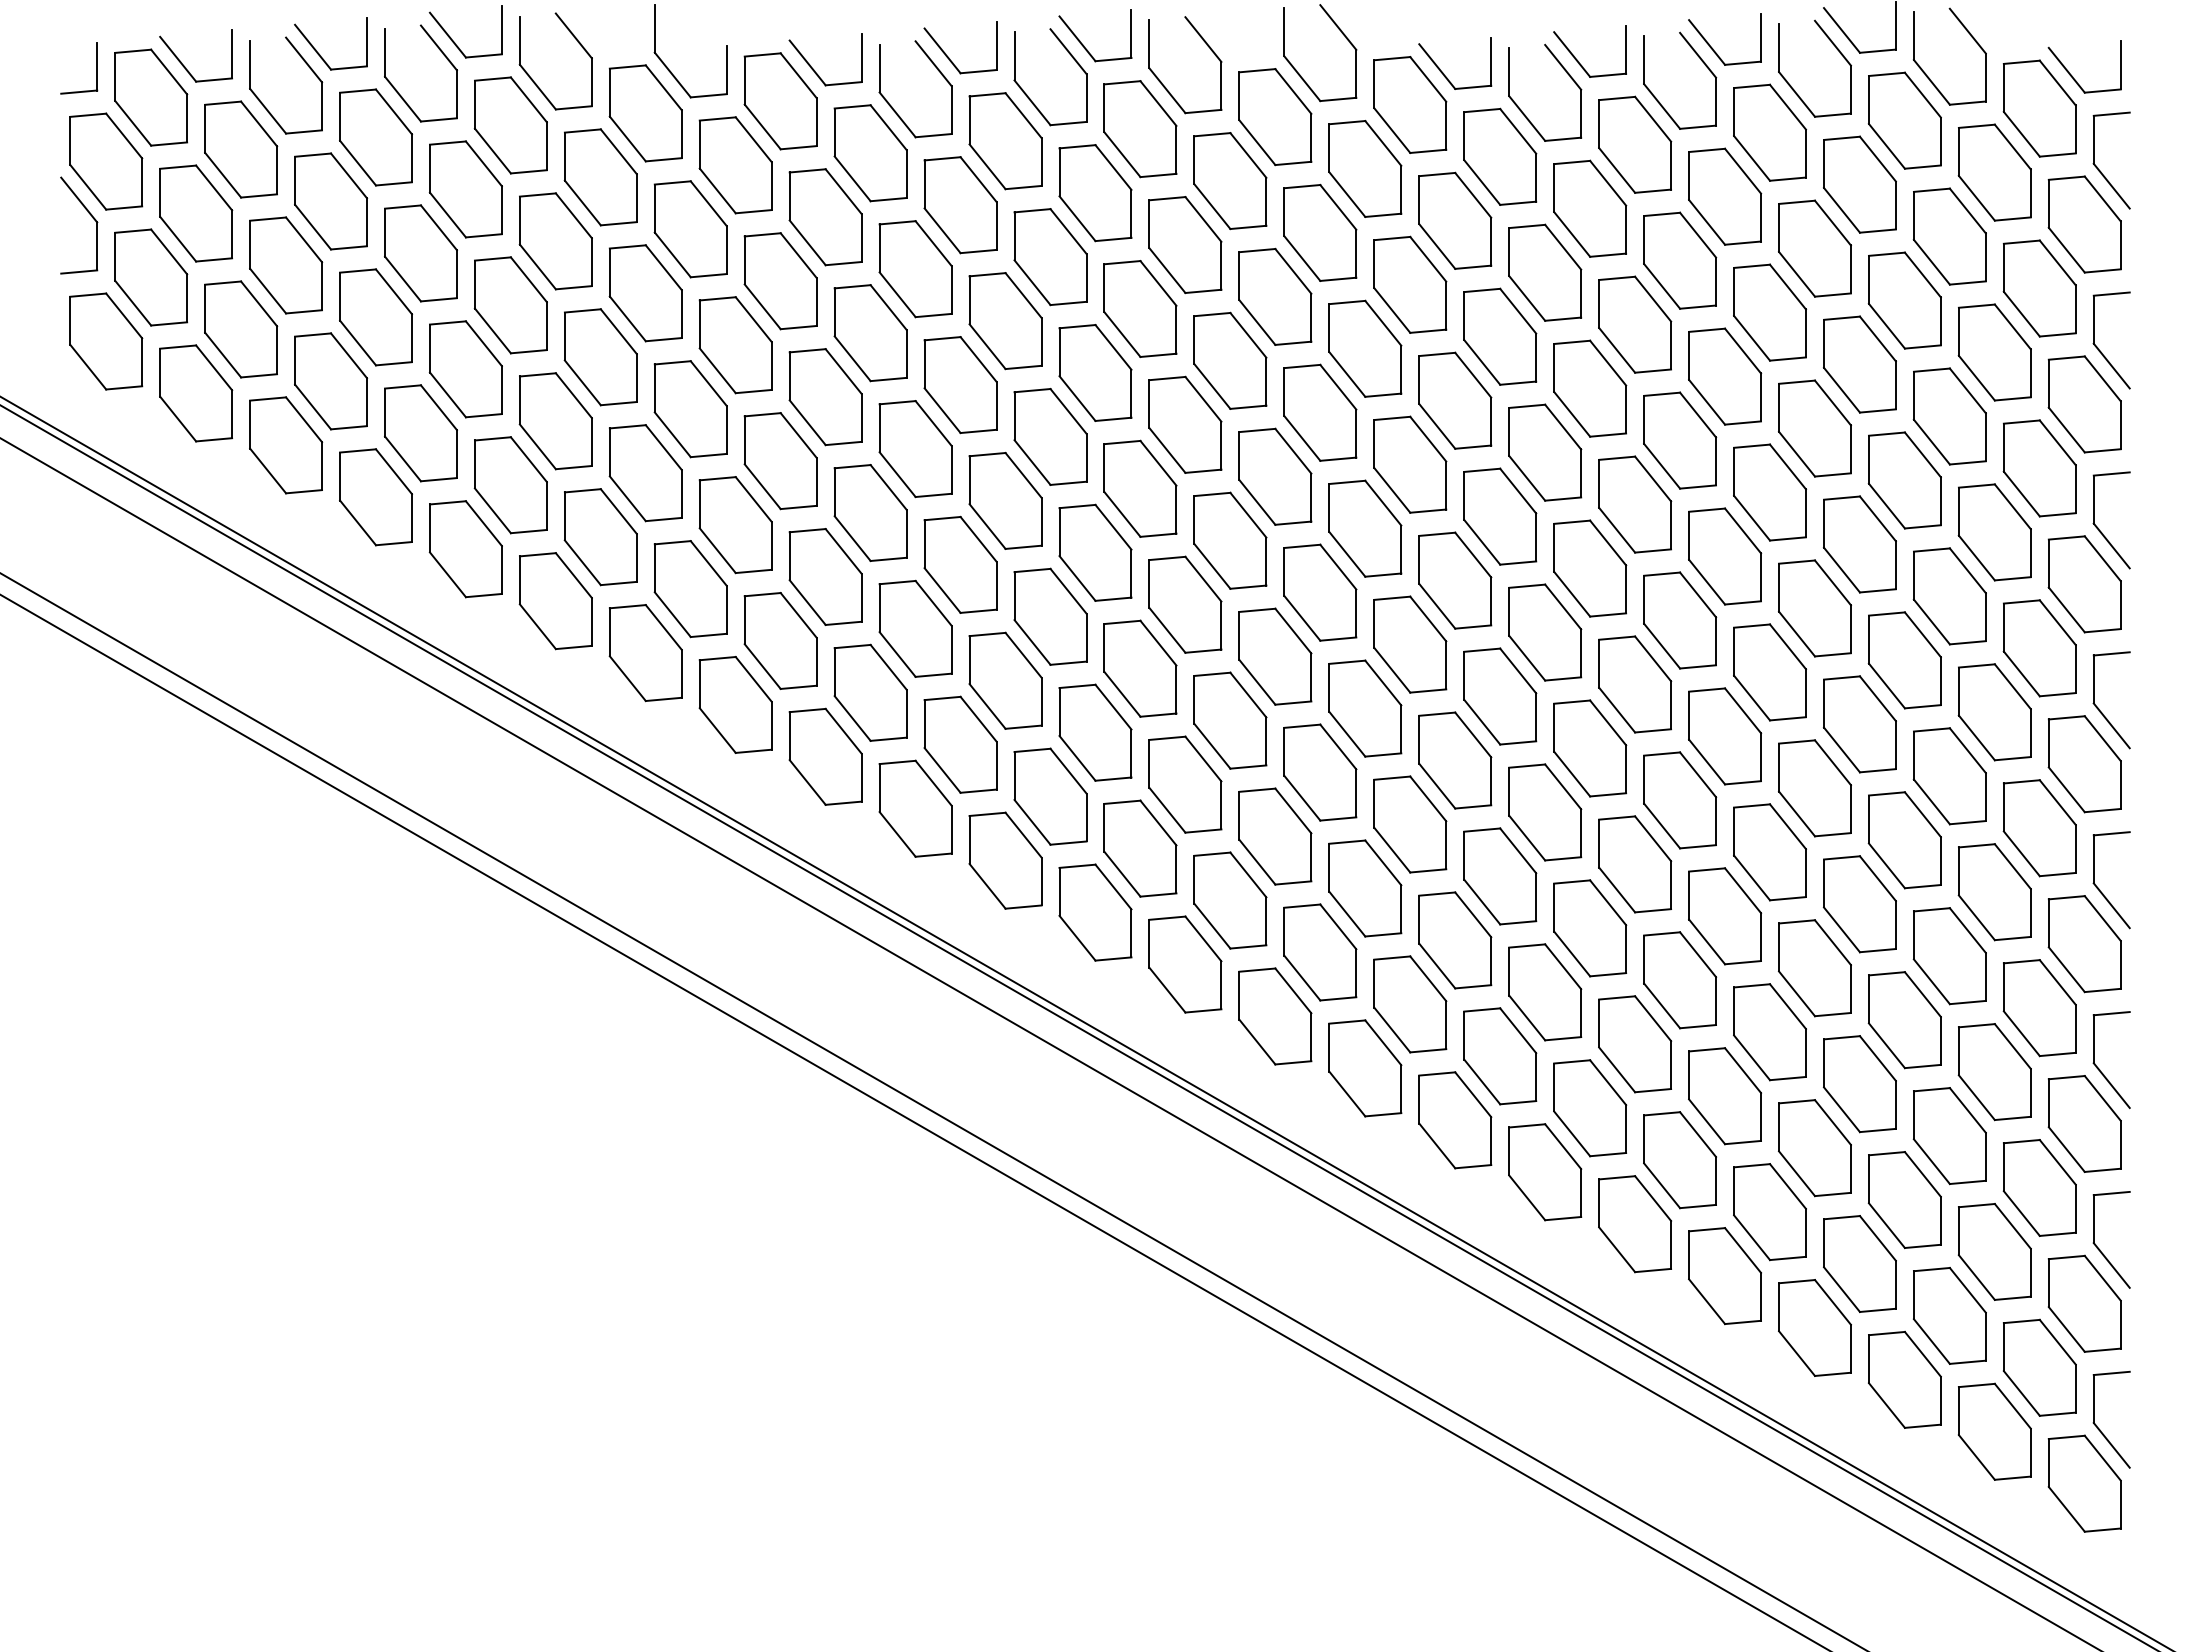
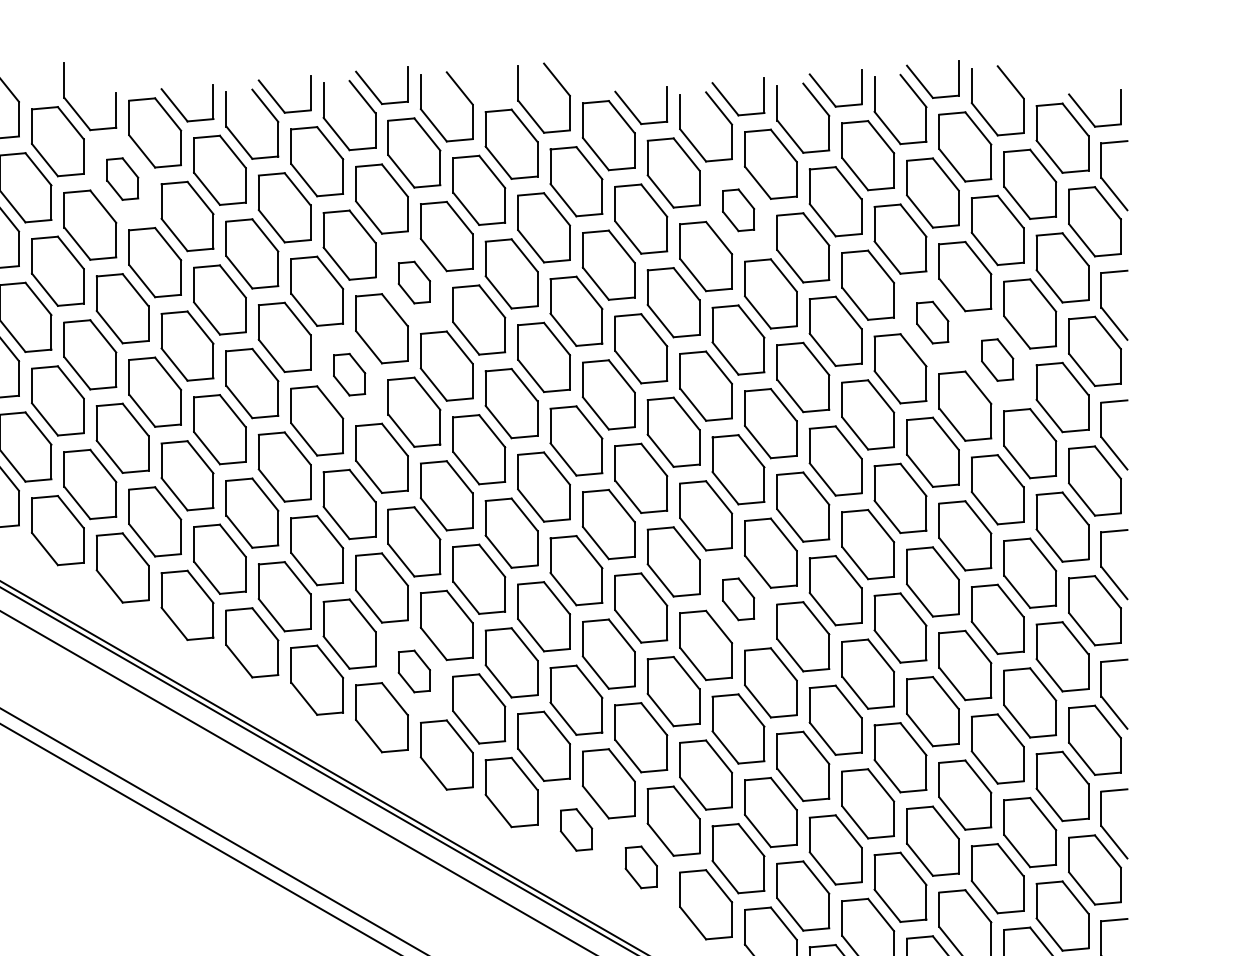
part: (735, 165) -> (122, 179), size x0.6
part: (1590, 208) -> (738, 210), size x0.6
part: (1140, 308) -> (414, 282), size x0.6
part: (1859, 364) -> (932, 322), size x0.6
part: (1949, 416) -> (997, 360), size x0.6
part: (1050, 436) -> (349, 374), size x0.6
part: (1590, 748) -> (738, 599), size x0.6
part: (1140, 848) -> (414, 671), size x0.6
part: (1365, 1068) -> (576, 829), size x0.6
part: (1455, 1120) -> (641, 867), size x0.6

